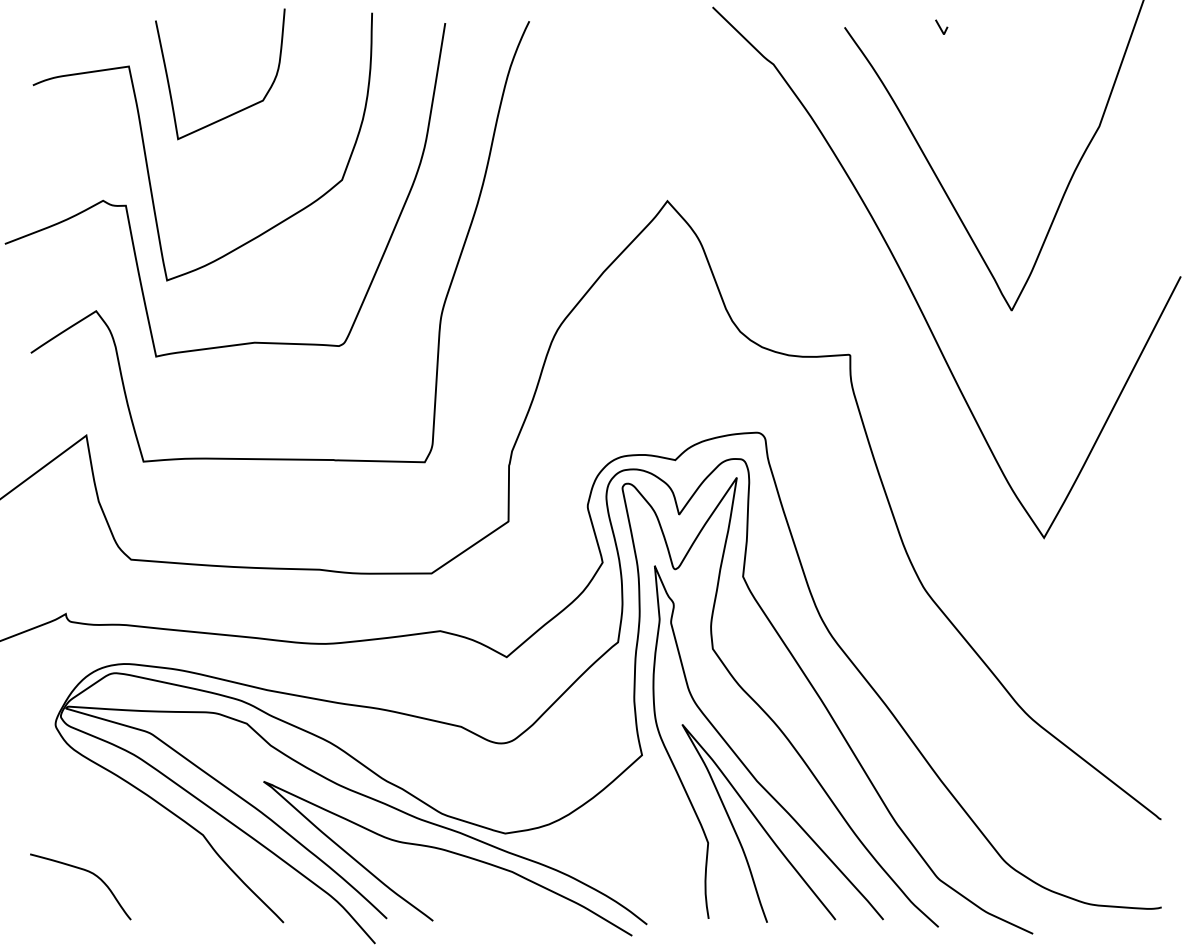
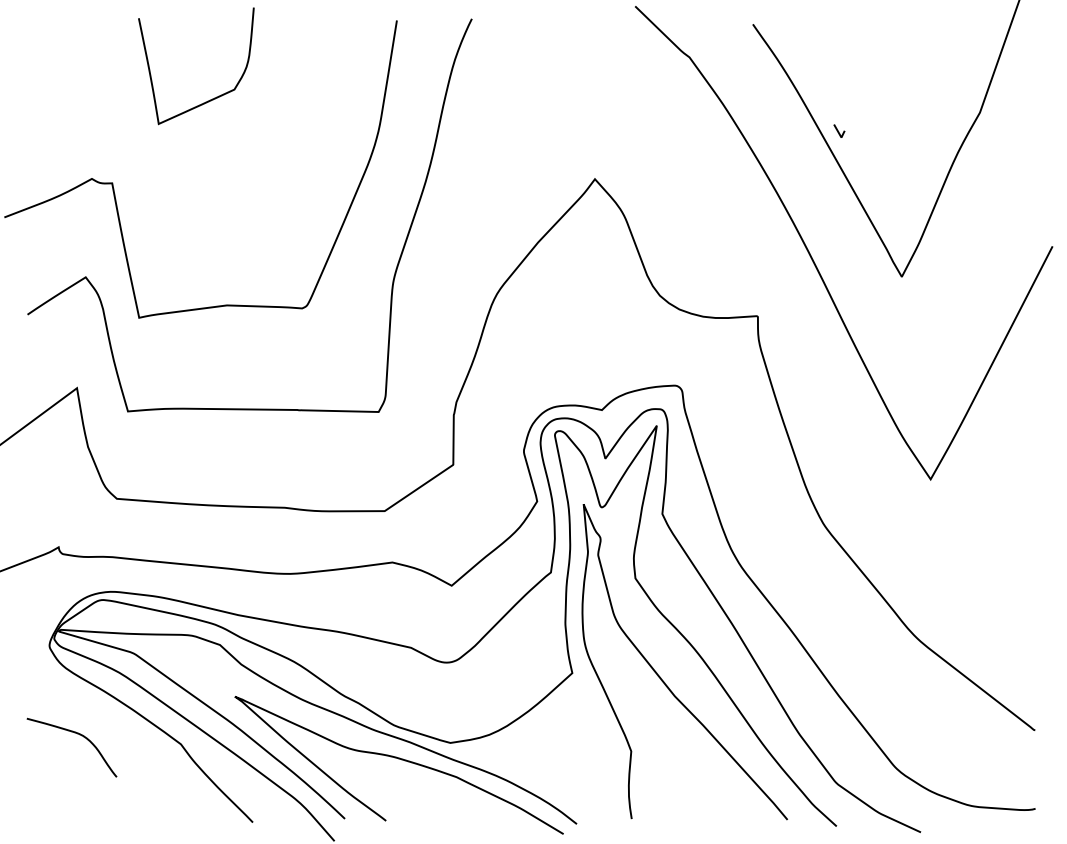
line: (940, 26) -> (838, 130), moved
curve: (146, 154) -> (130, 137), removed
curve: (758, 823) -> (676, 733), removed
curve: (85, 871) -> (76, 733), moved

